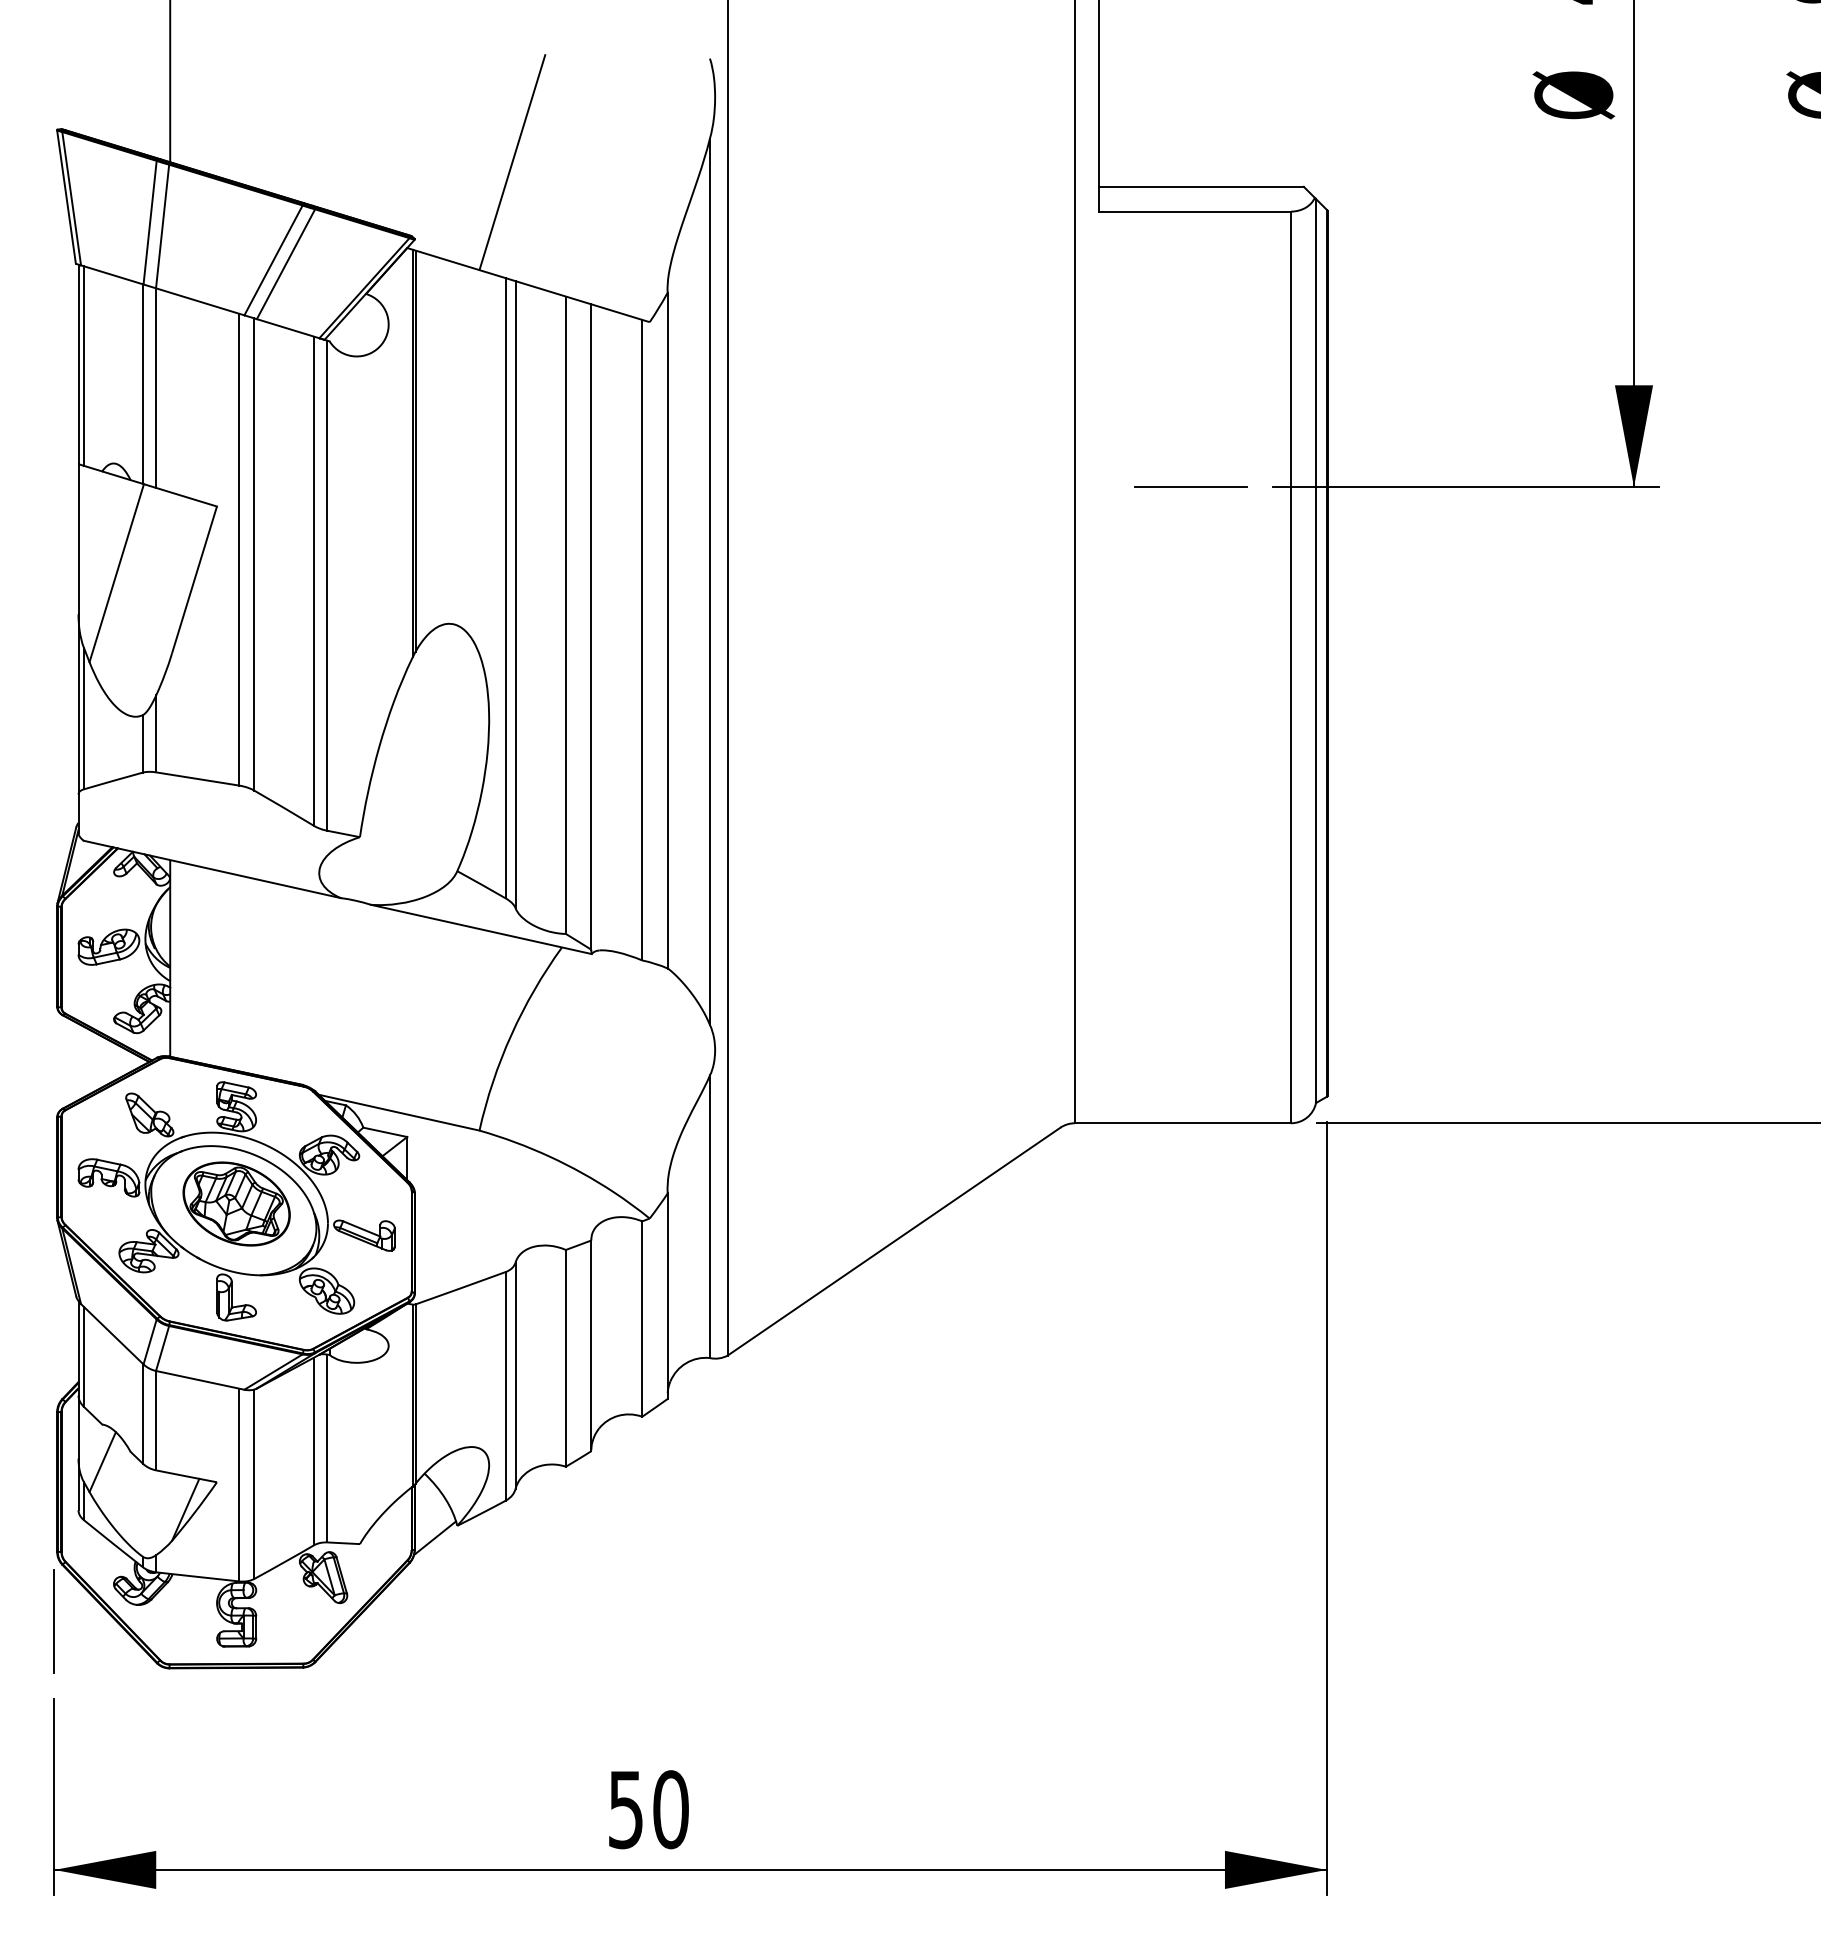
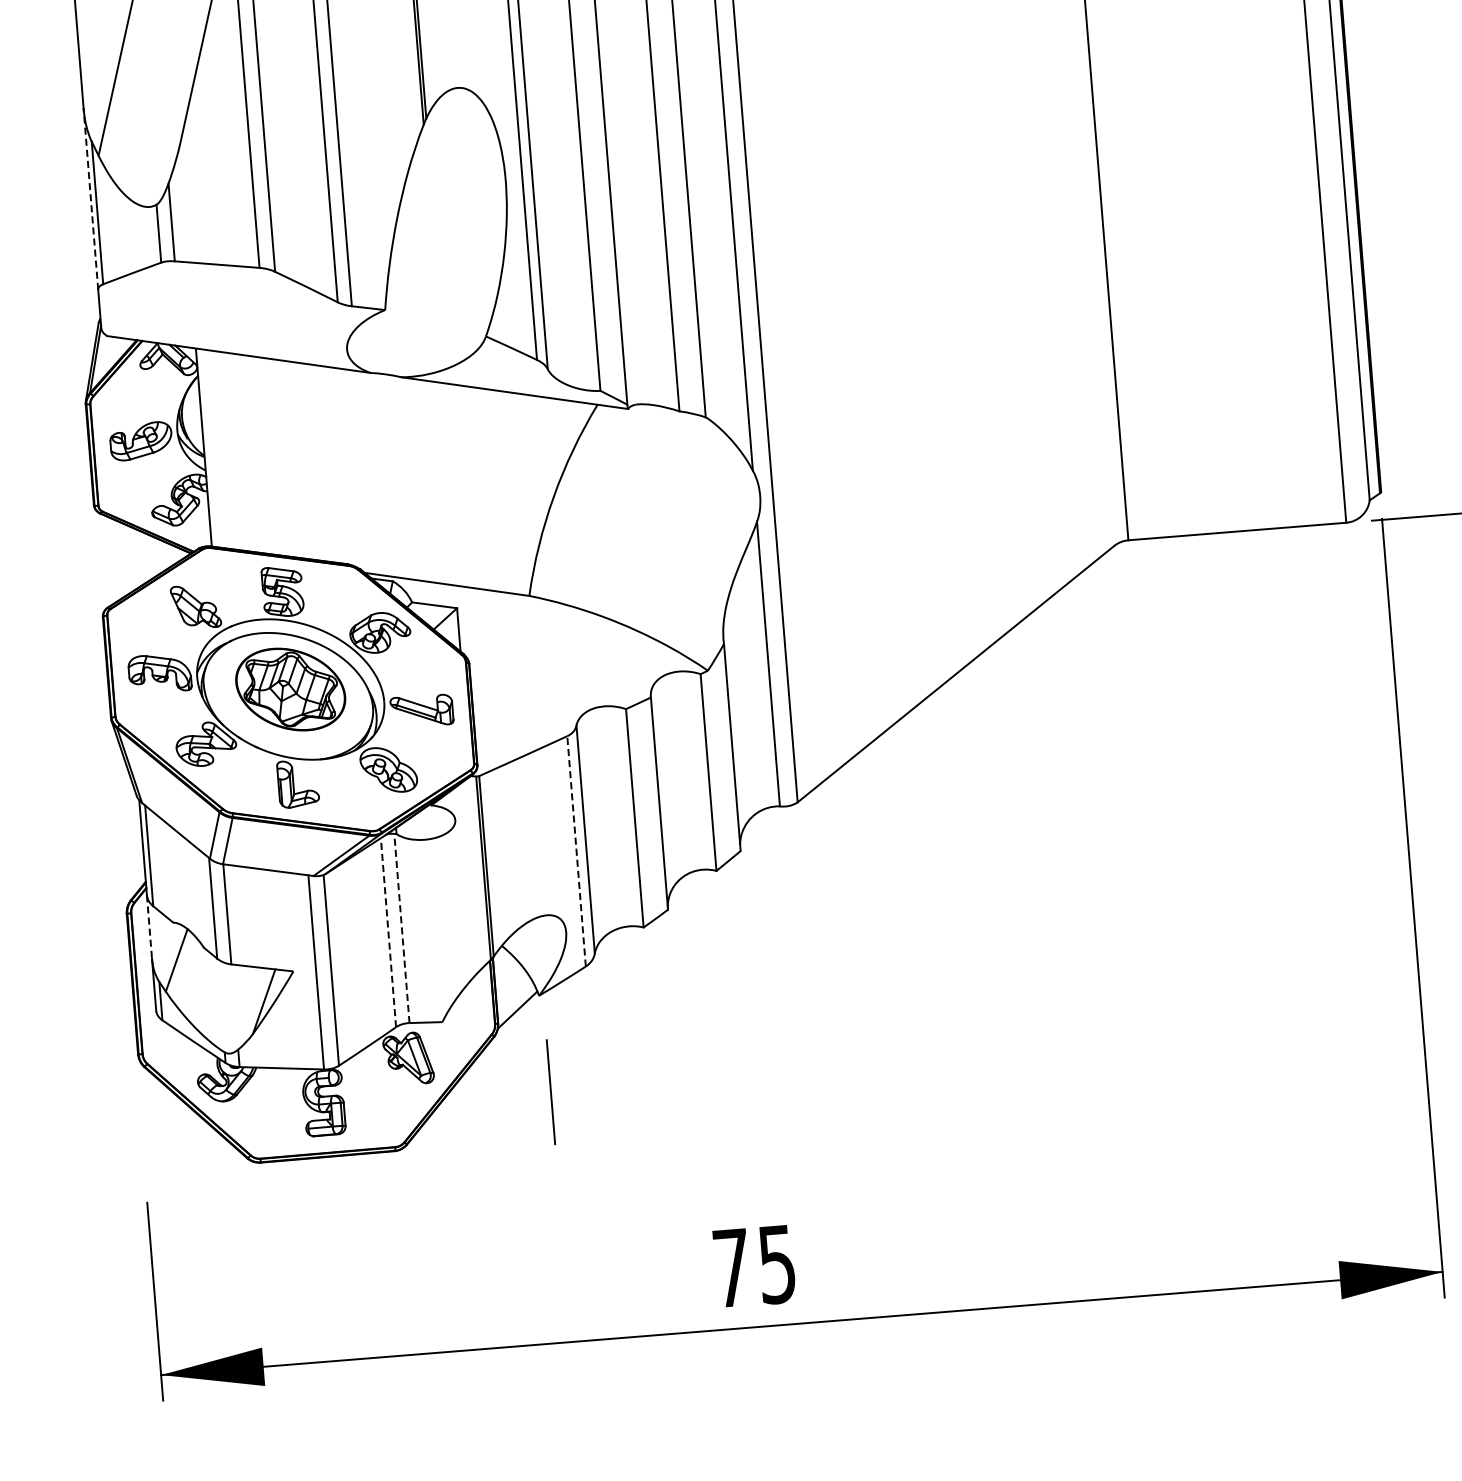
line: (78, 703) -> (90, 198), solid -> dashed
line: (505, 1385) -> (576, 850), solid -> dashed
line: (78, 1427) -> (149, 927), solid -> dashed
line: (327, 1448) -> (402, 928), solid -> dashed
line: (313, 1451) -> (388, 932), solid -> dashed
line: (53, 1621) -> (550, 1091), moved
text: (648, 1809) -> (754, 1266), 50 -> 75

